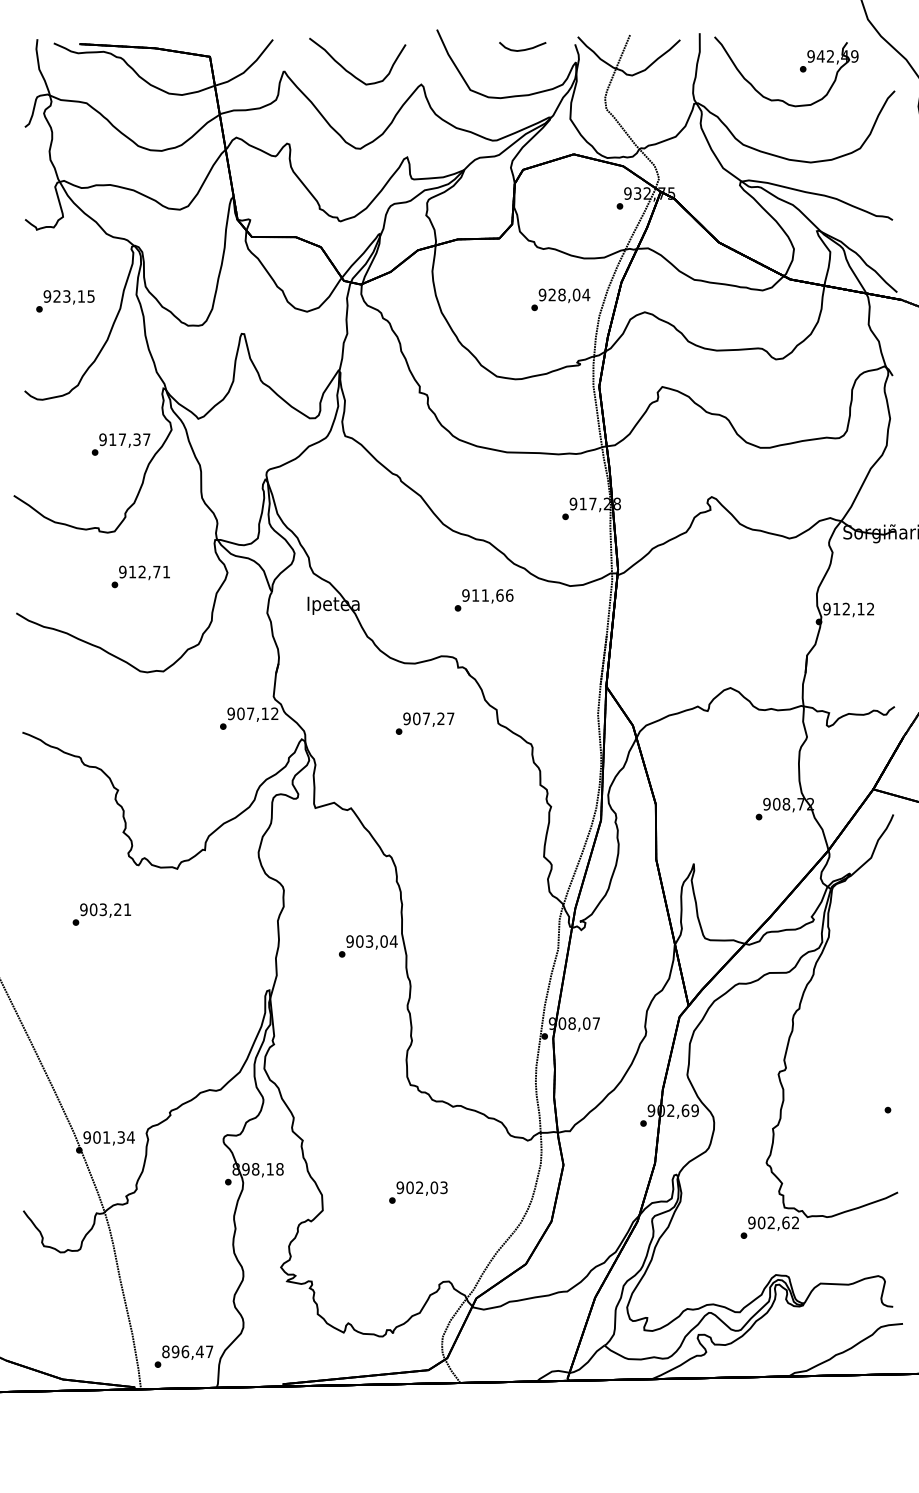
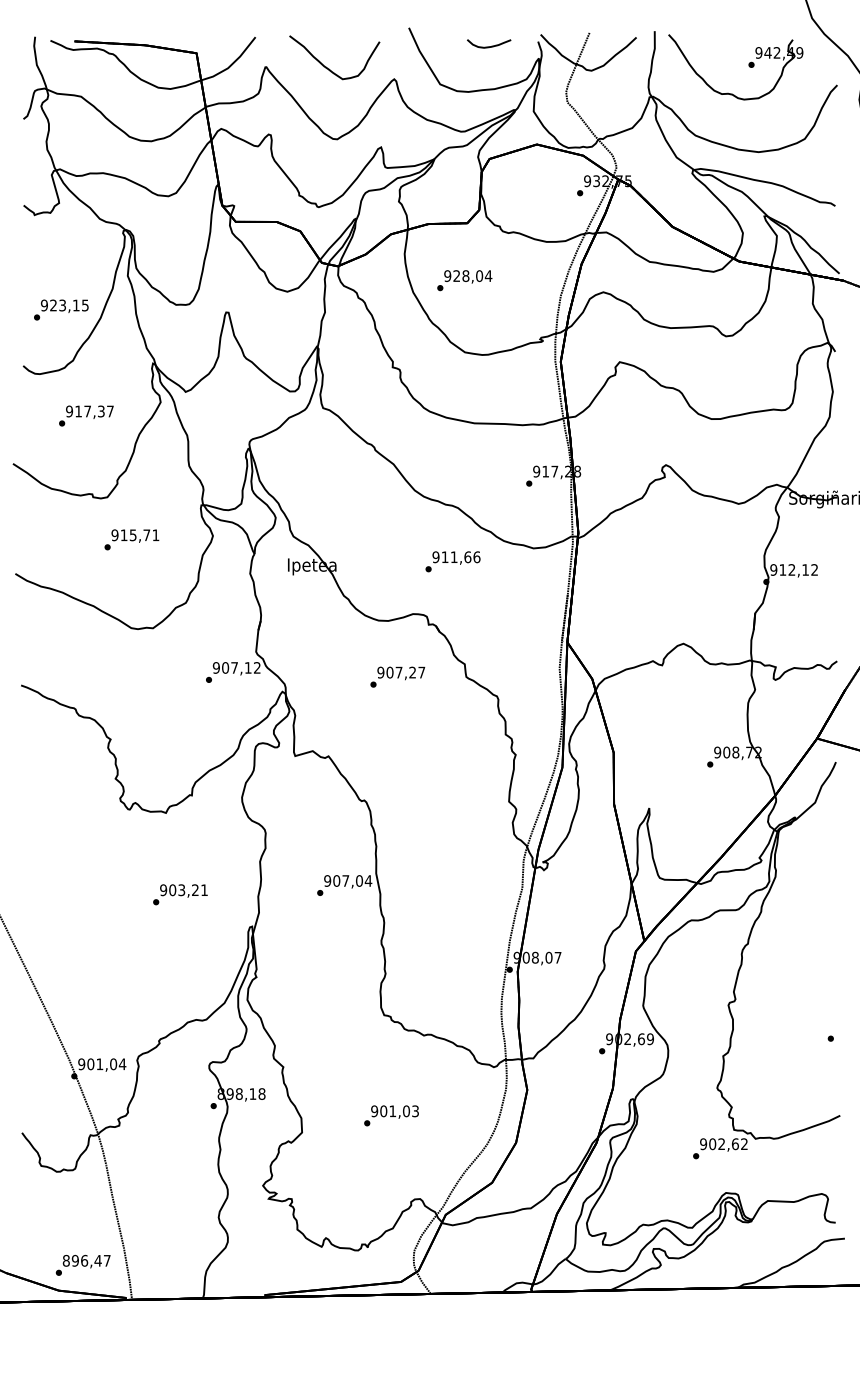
text: (560, 299) -> (464, 280), moved
text: (65, 300) -> (61, 309), moved
text: (121, 444) -> (86, 415), moved
text: (141, 572) -> (132, 535), 912,71 -> 915,71
text: (101, 914) -> (180, 894), moved
text: (369, 941) -> (345, 880), 903,04 -> 907,04
text: (121, 1137) -> (113, 1064), 901,34 -> 901,04
text: (419, 1186) -> (392, 1110), 902,03 -> 901,03
text: (183, 1355) -> (82, 1264), moved

